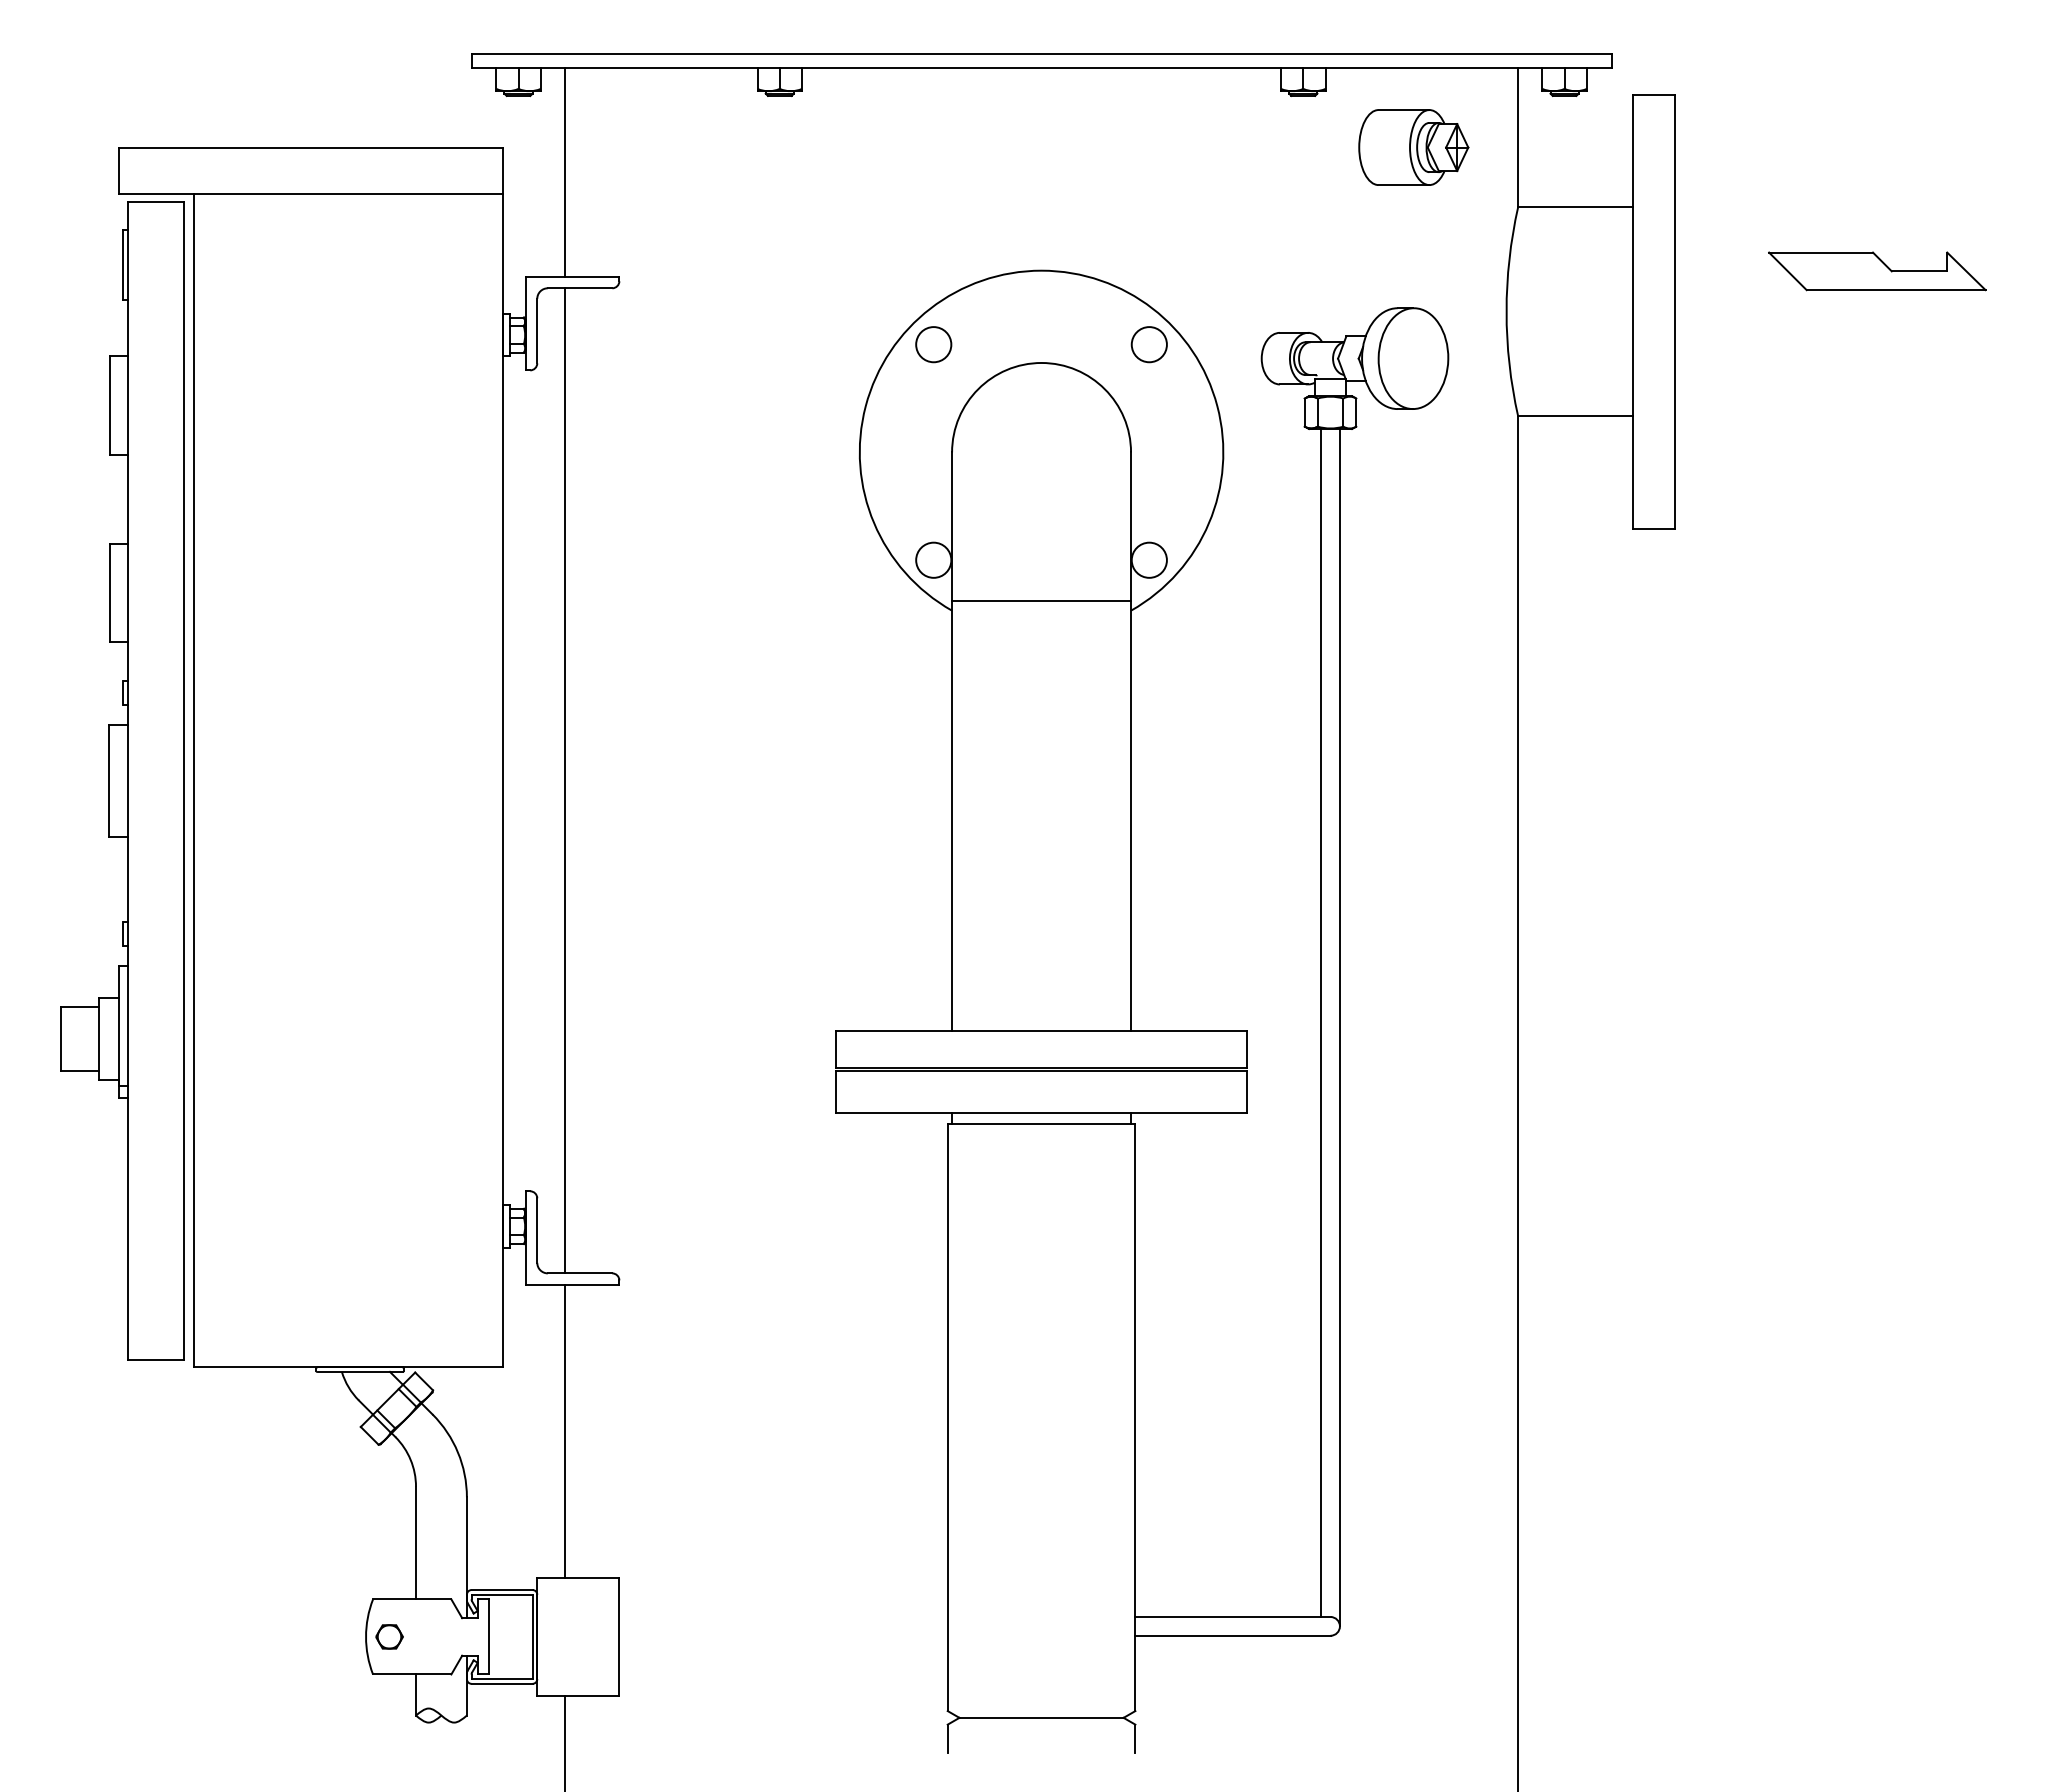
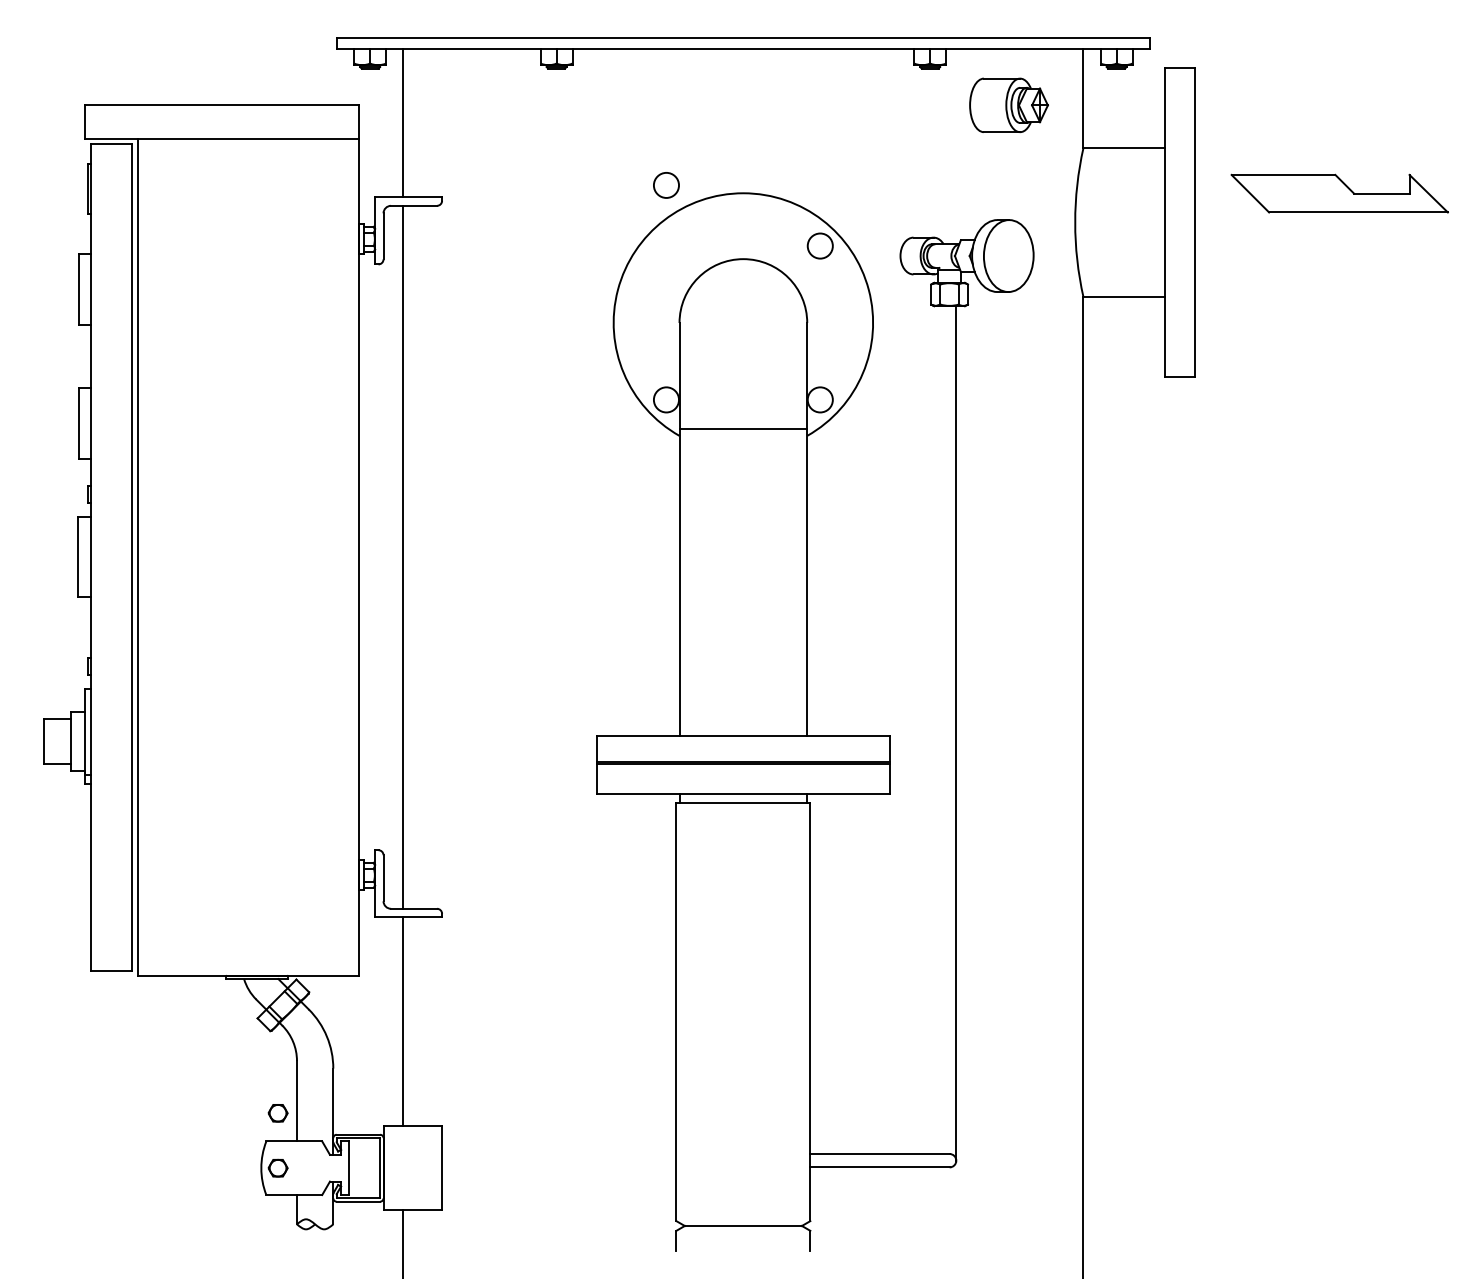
part: (1877, 271) -> (1339, 193), size x1.4
circle: (933, 344) -> (666, 185), moved
line: (1321, 1023) -> (943, 730), removed
part: (389, 1559) -> (278, 1112), added

